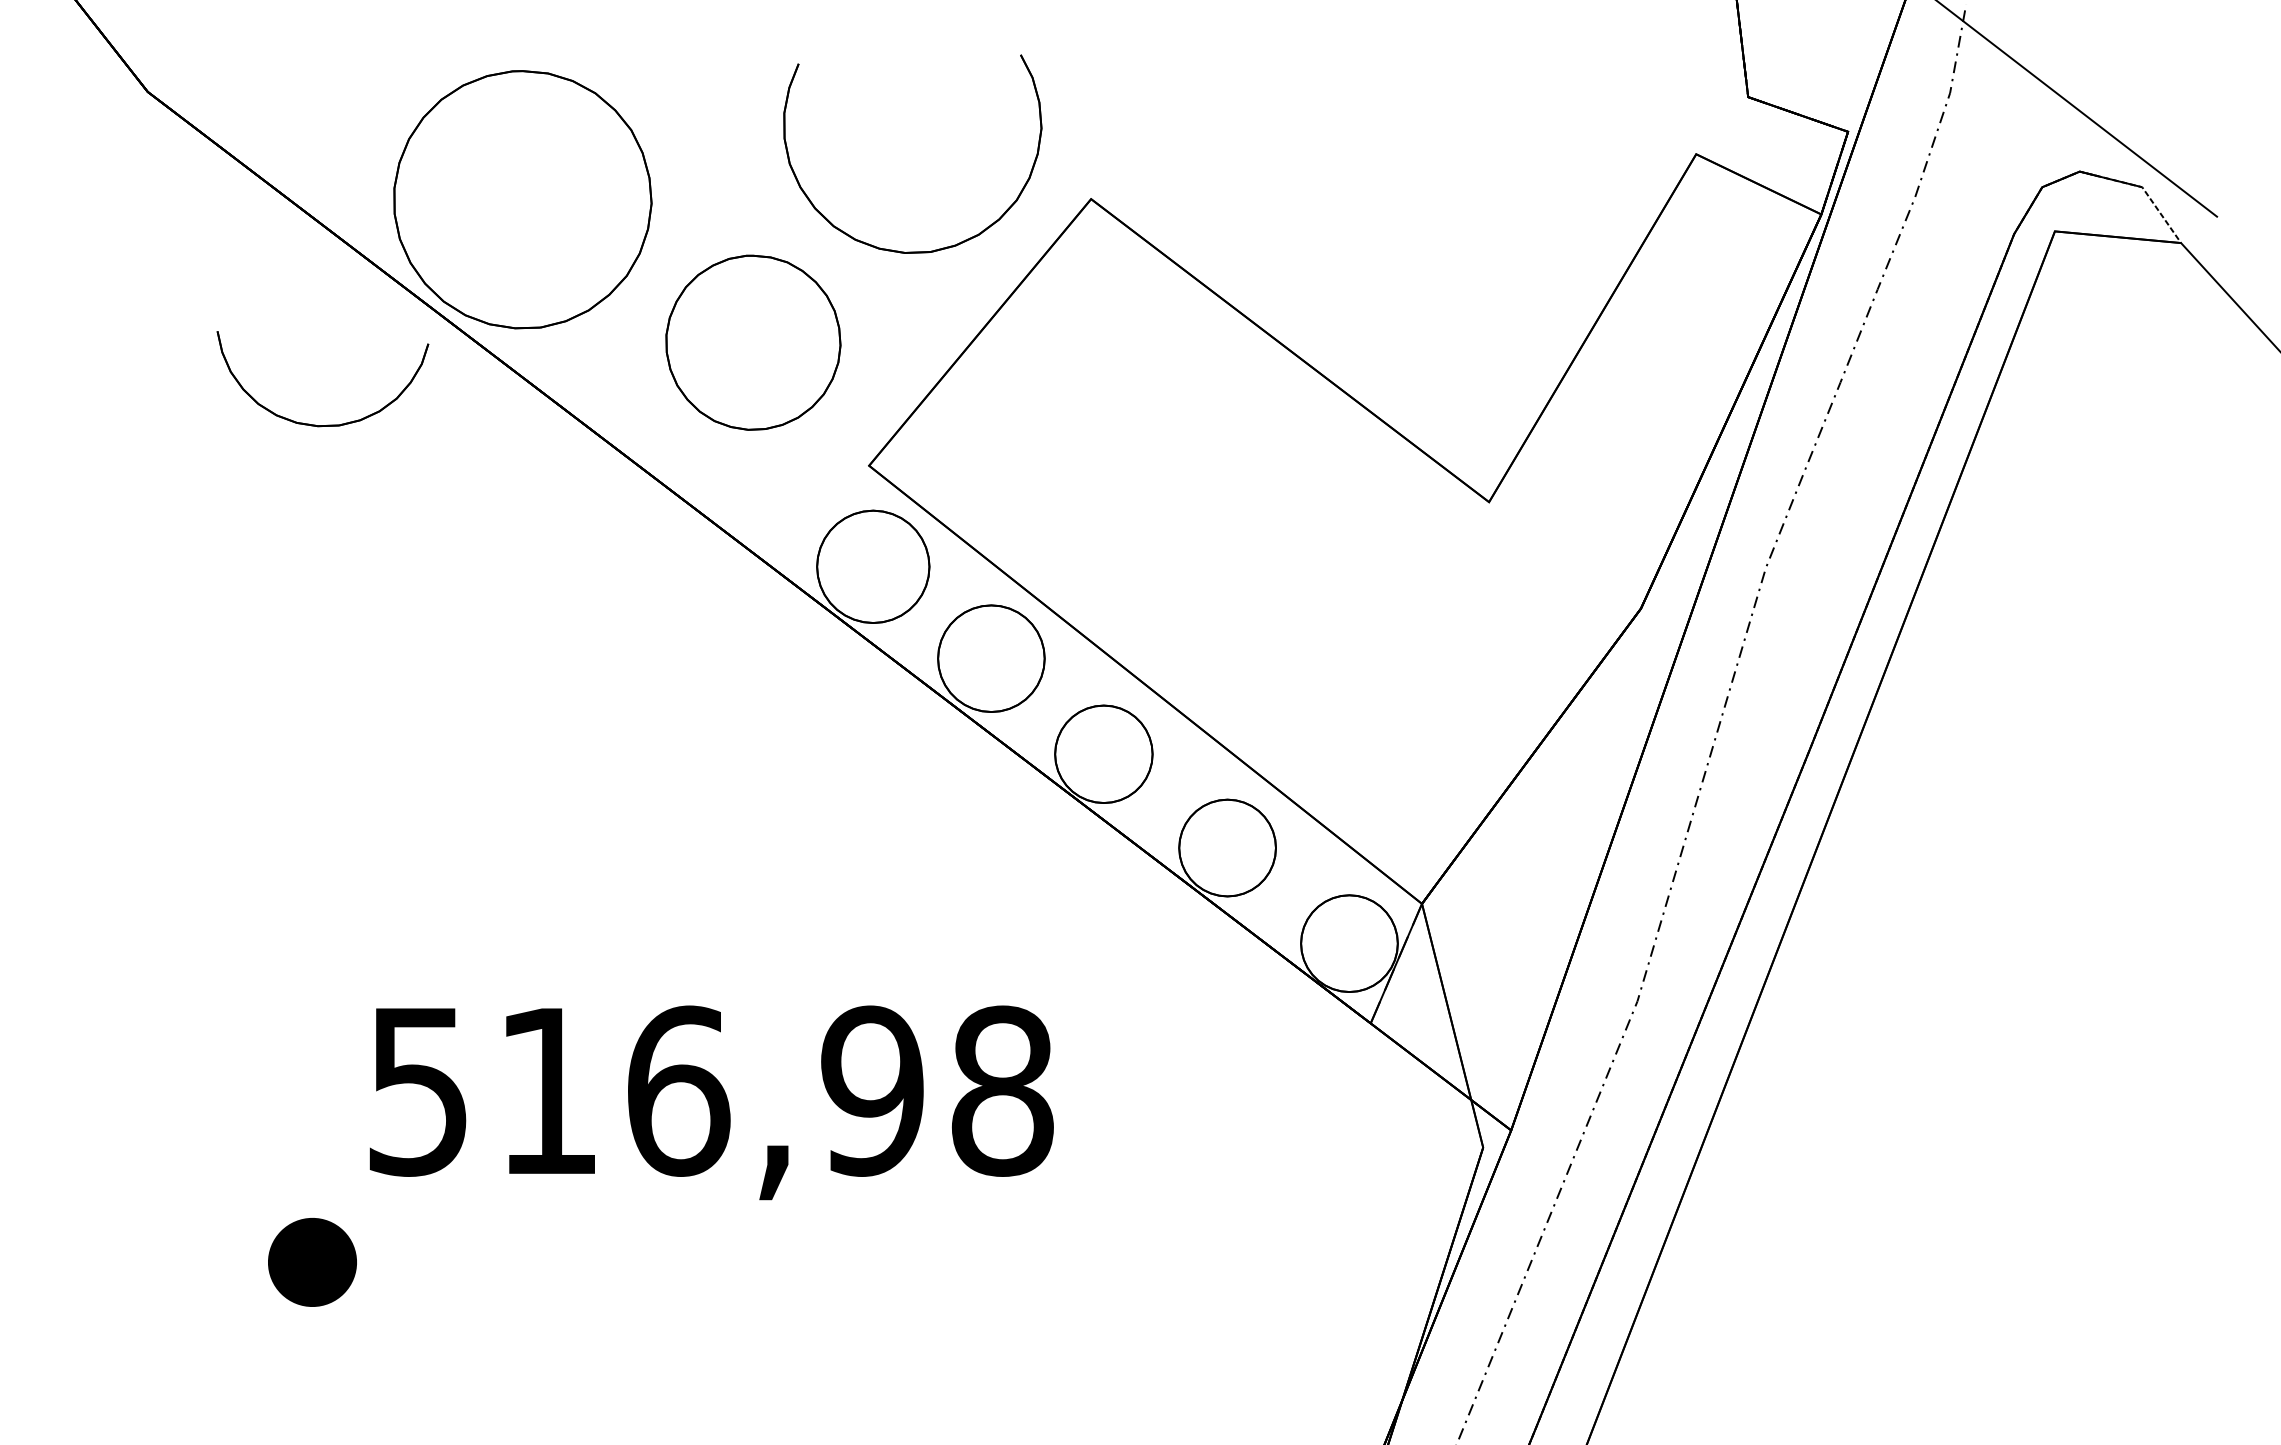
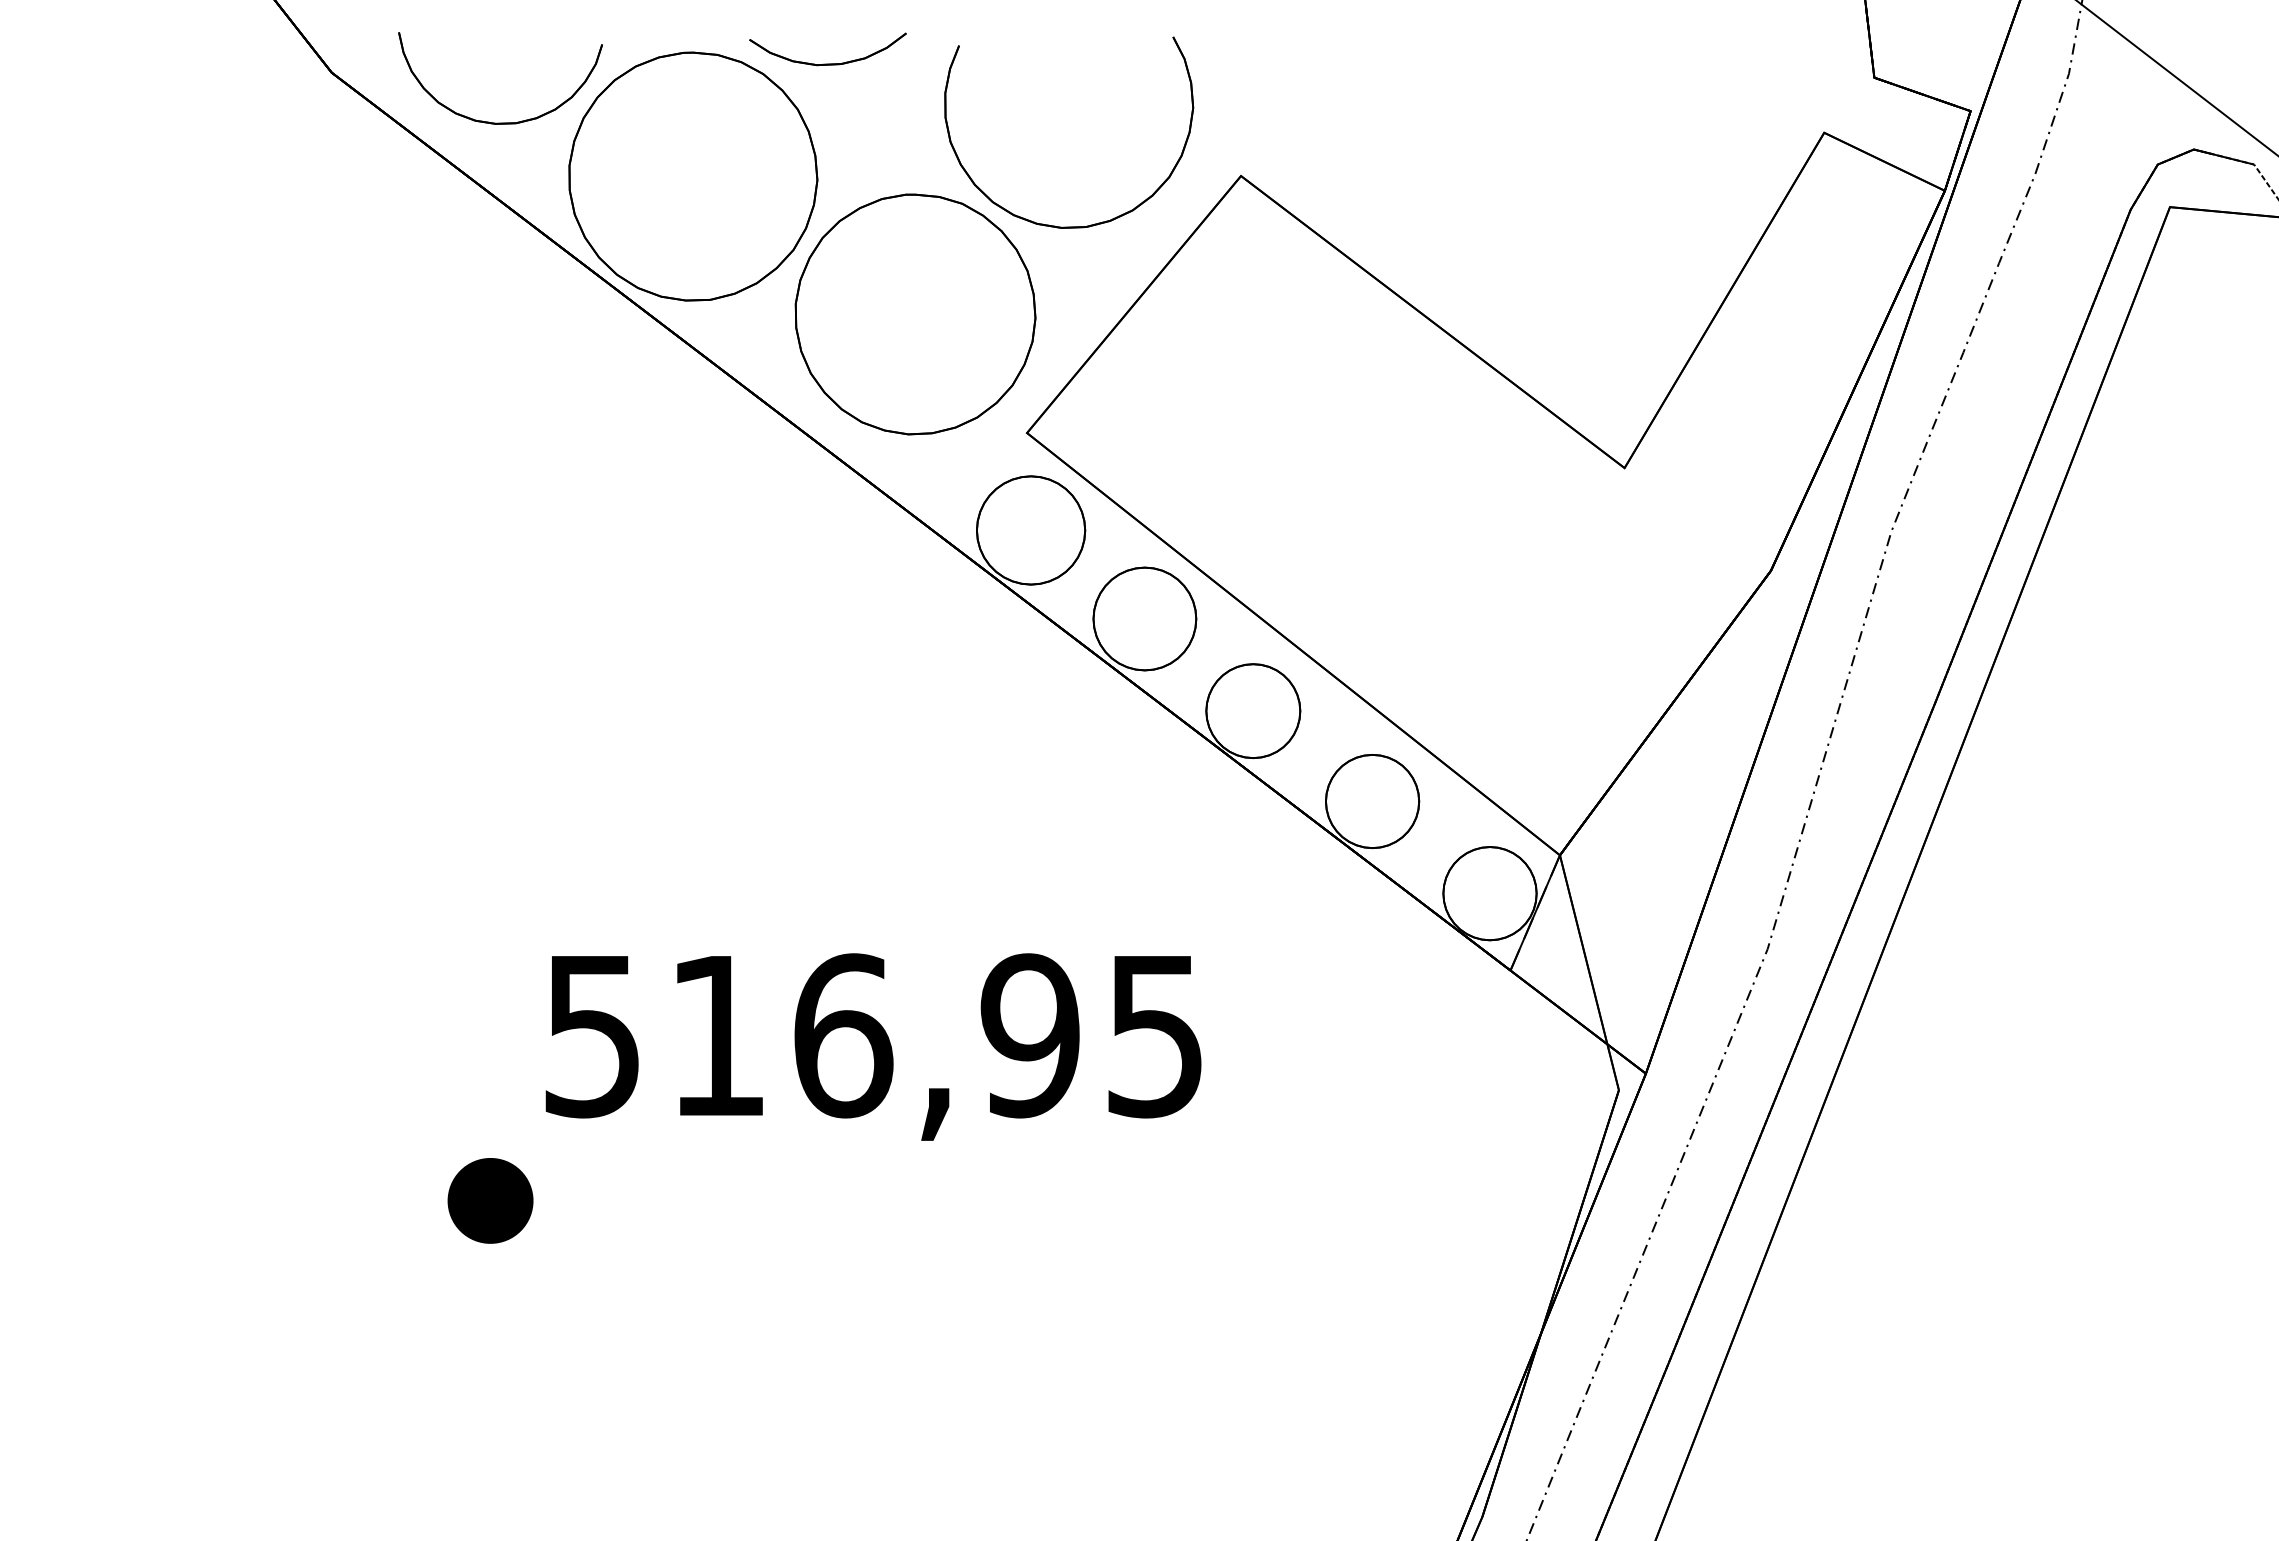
part: (662, 82) -> (827, 63), added
part: (753, 342) -> (915, 314), size x1.43
part: (322, 424) -> (500, 122), moved
text: (1002, 1090) -> (1155, 1035), 516,98 -> 516,95

